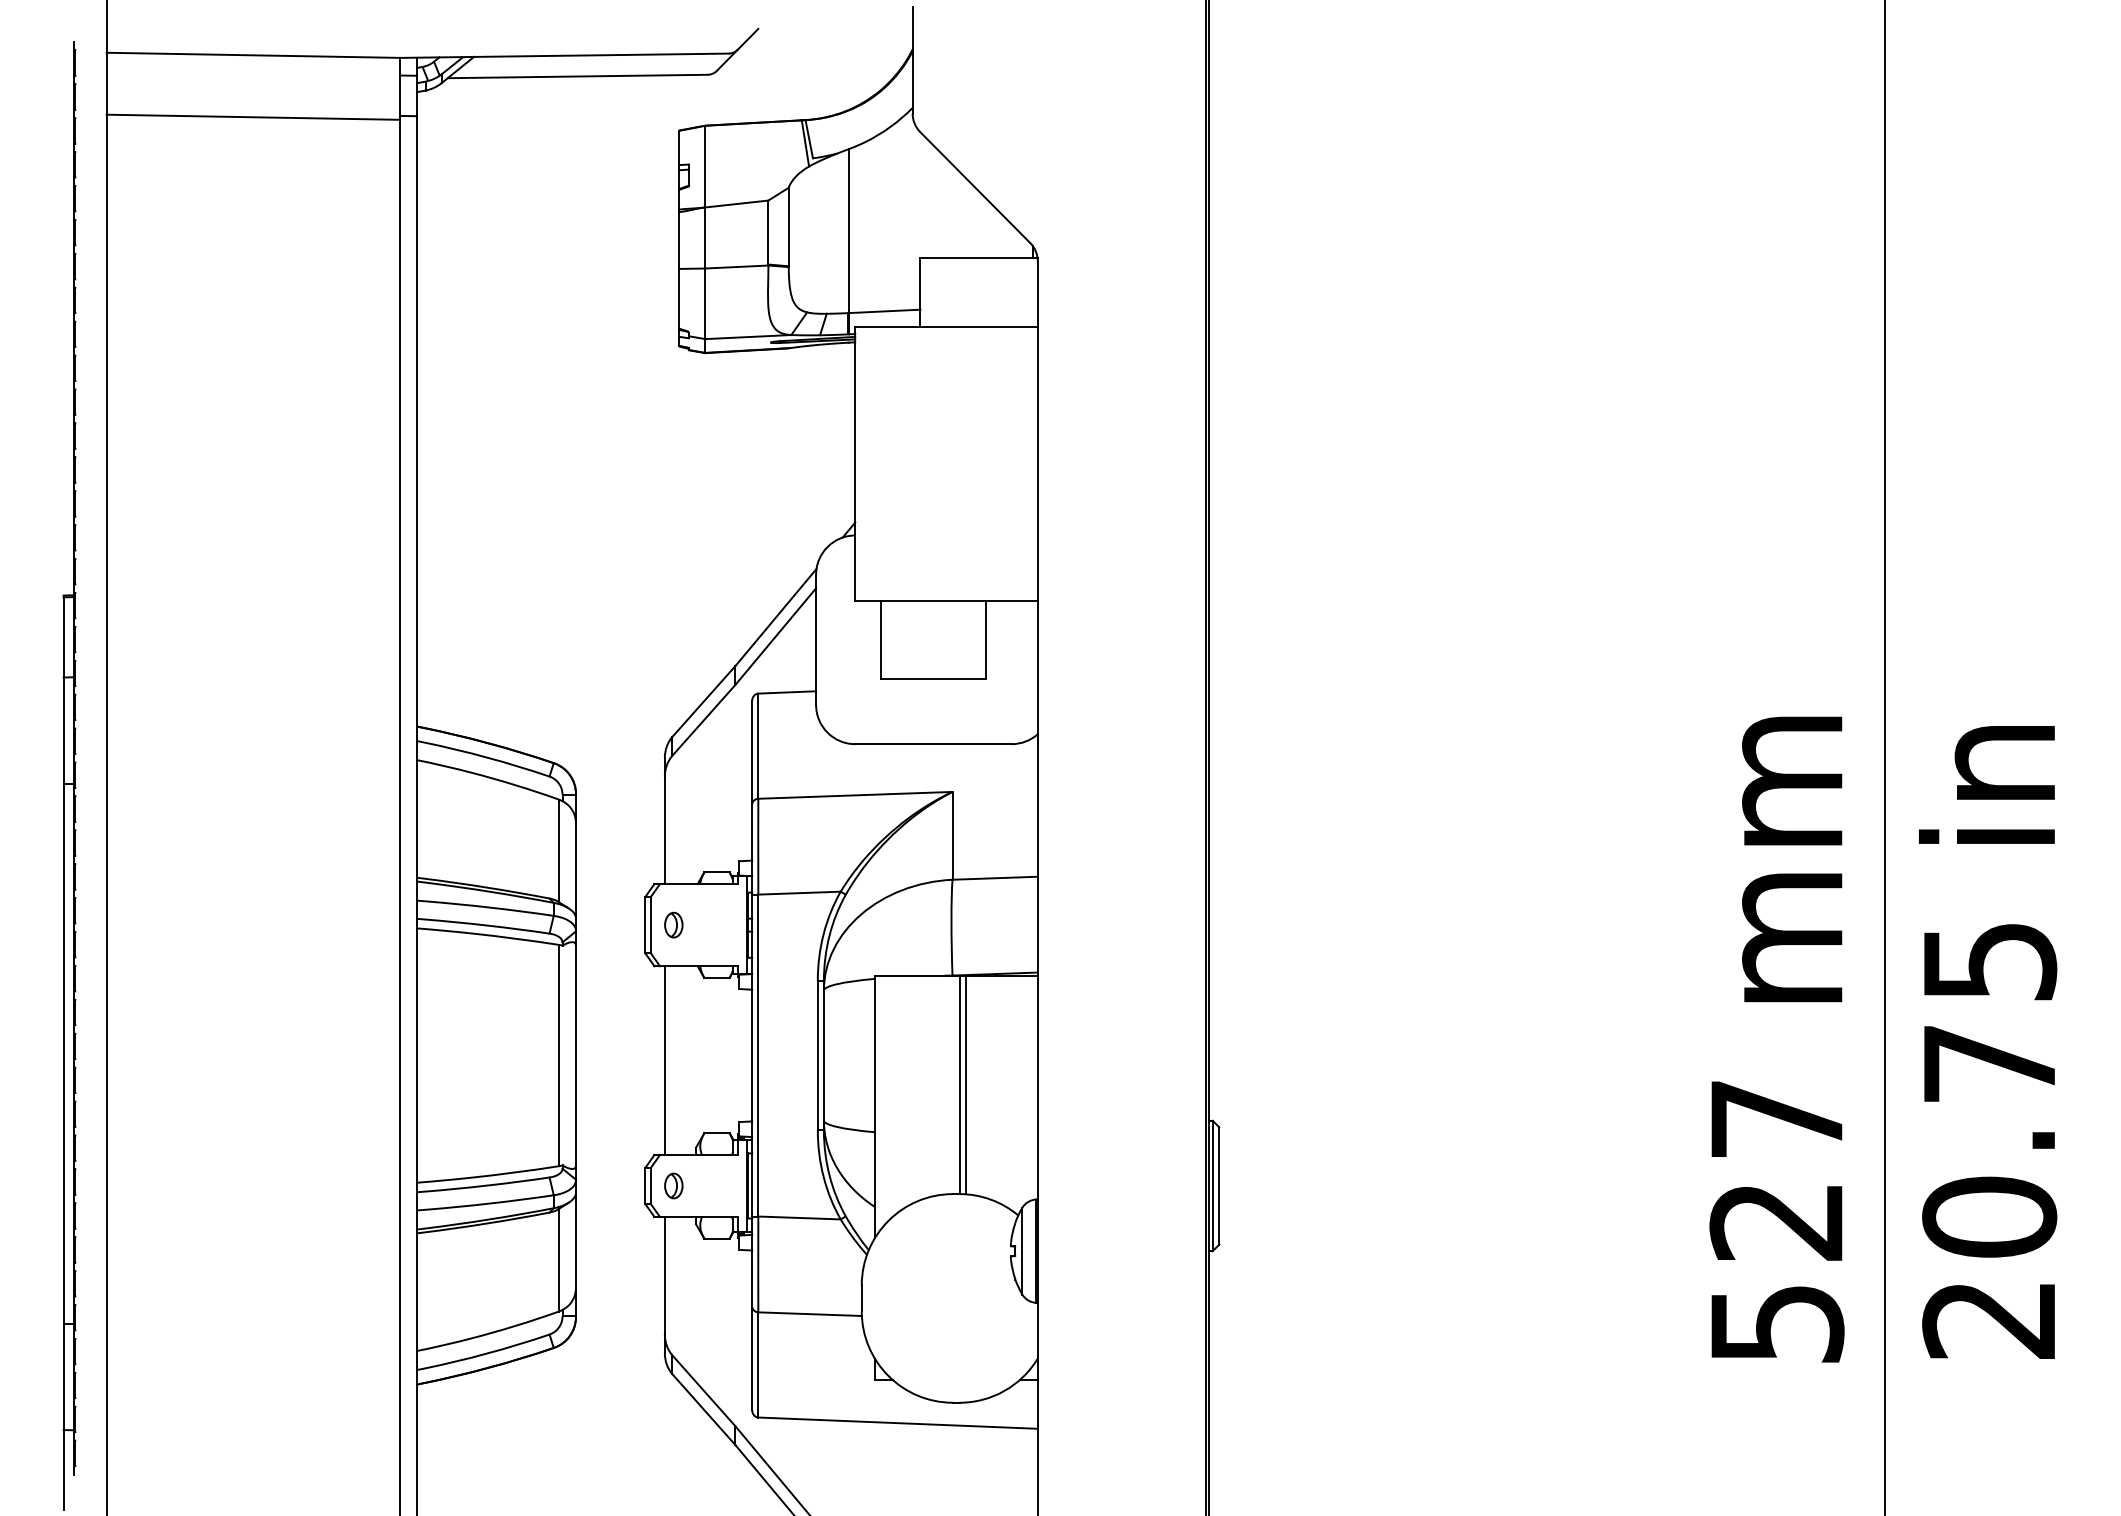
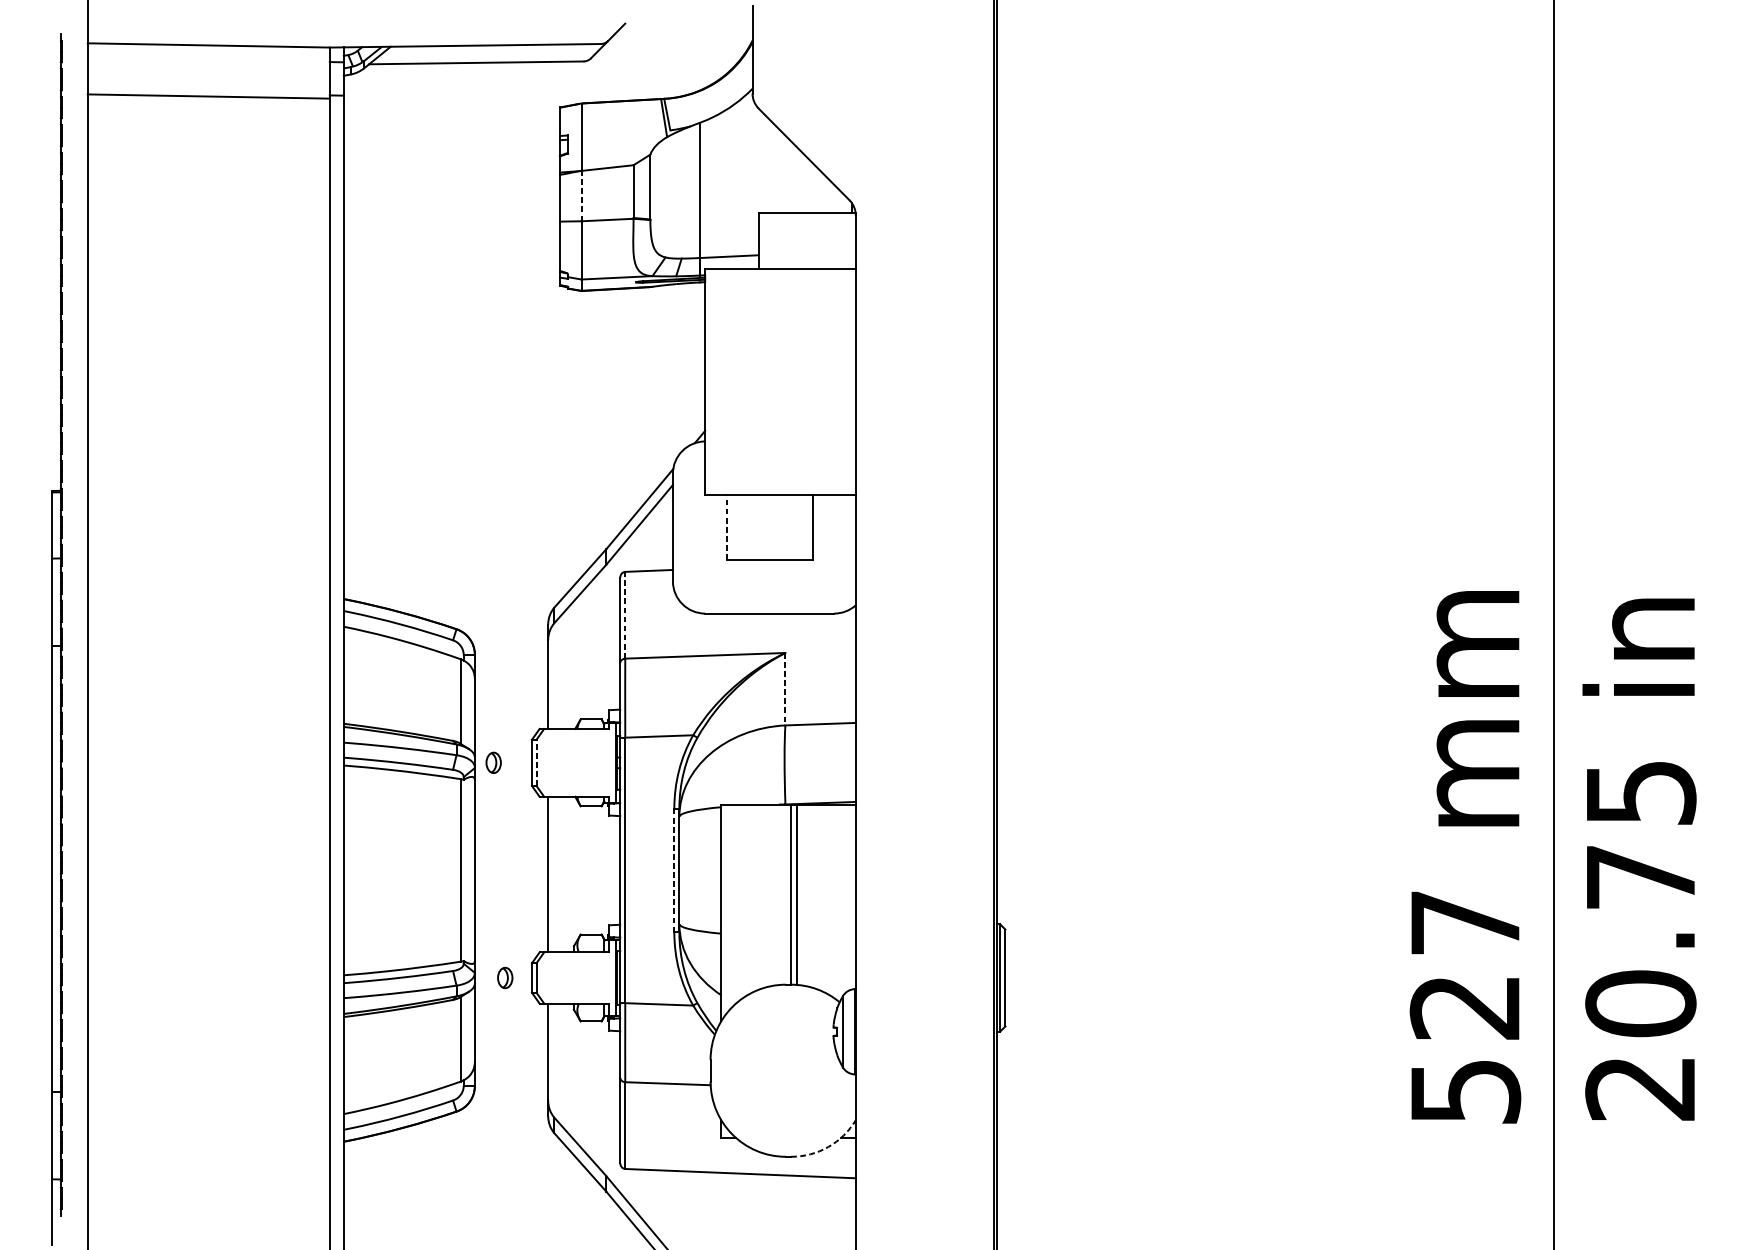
line: (705, 238) -> (581, 196), solid -> dashed
line: (881, 639) -> (726, 527), solid -> dashed
line: (758, 746) -> (625, 615), solid -> dashed
line: (952, 835) -> (785, 688), solid -> dashed
line: (650, 924) -> (536, 762), solid -> dashed
part: (673, 924) -> (493, 762), moved
line: (817, 1055) -> (674, 870), solid -> dashed
part: (673, 1185) -> (504, 977), moved
arc: (1004, 1390) -> (828, 1146), solid -> dashed

